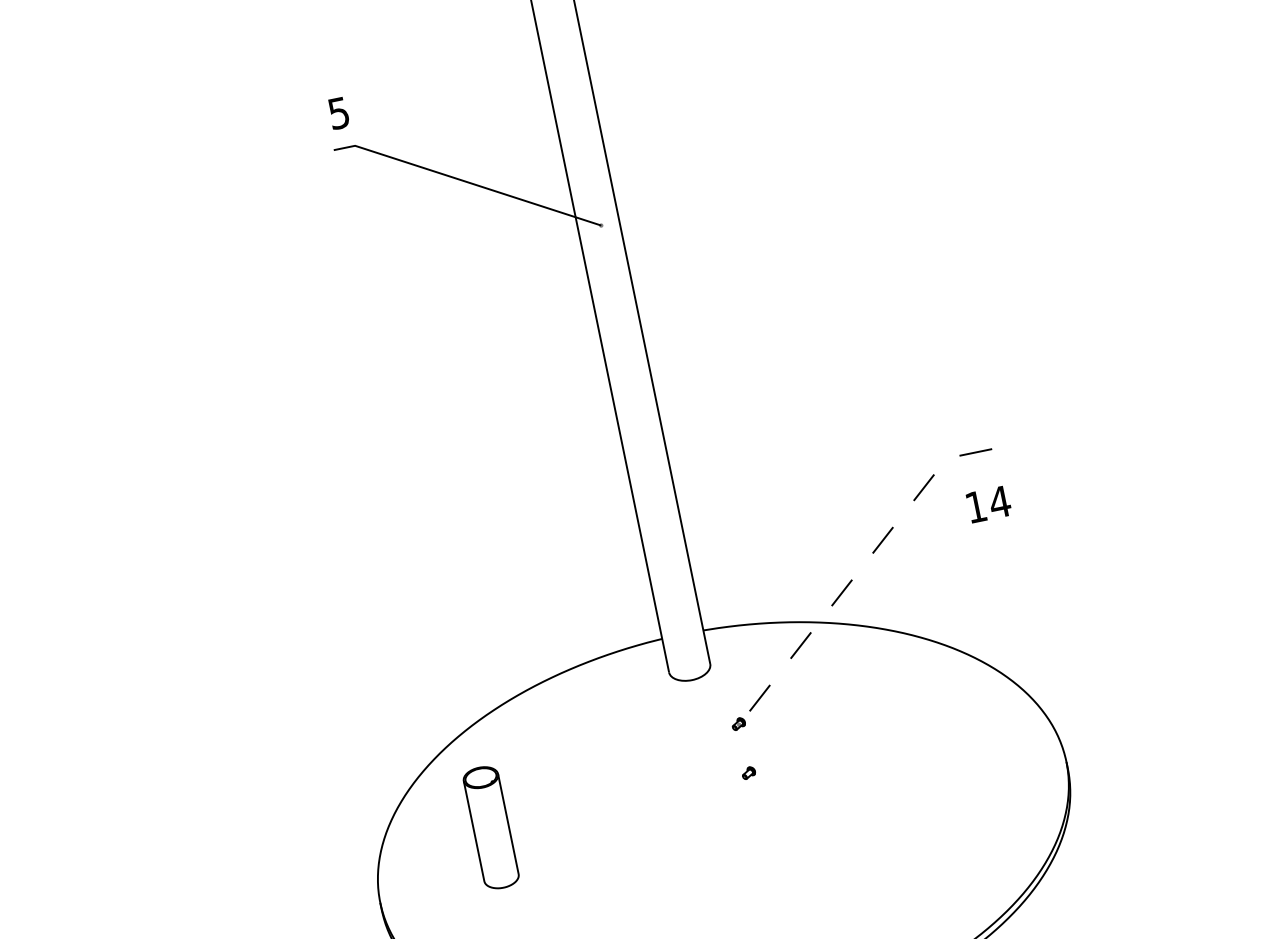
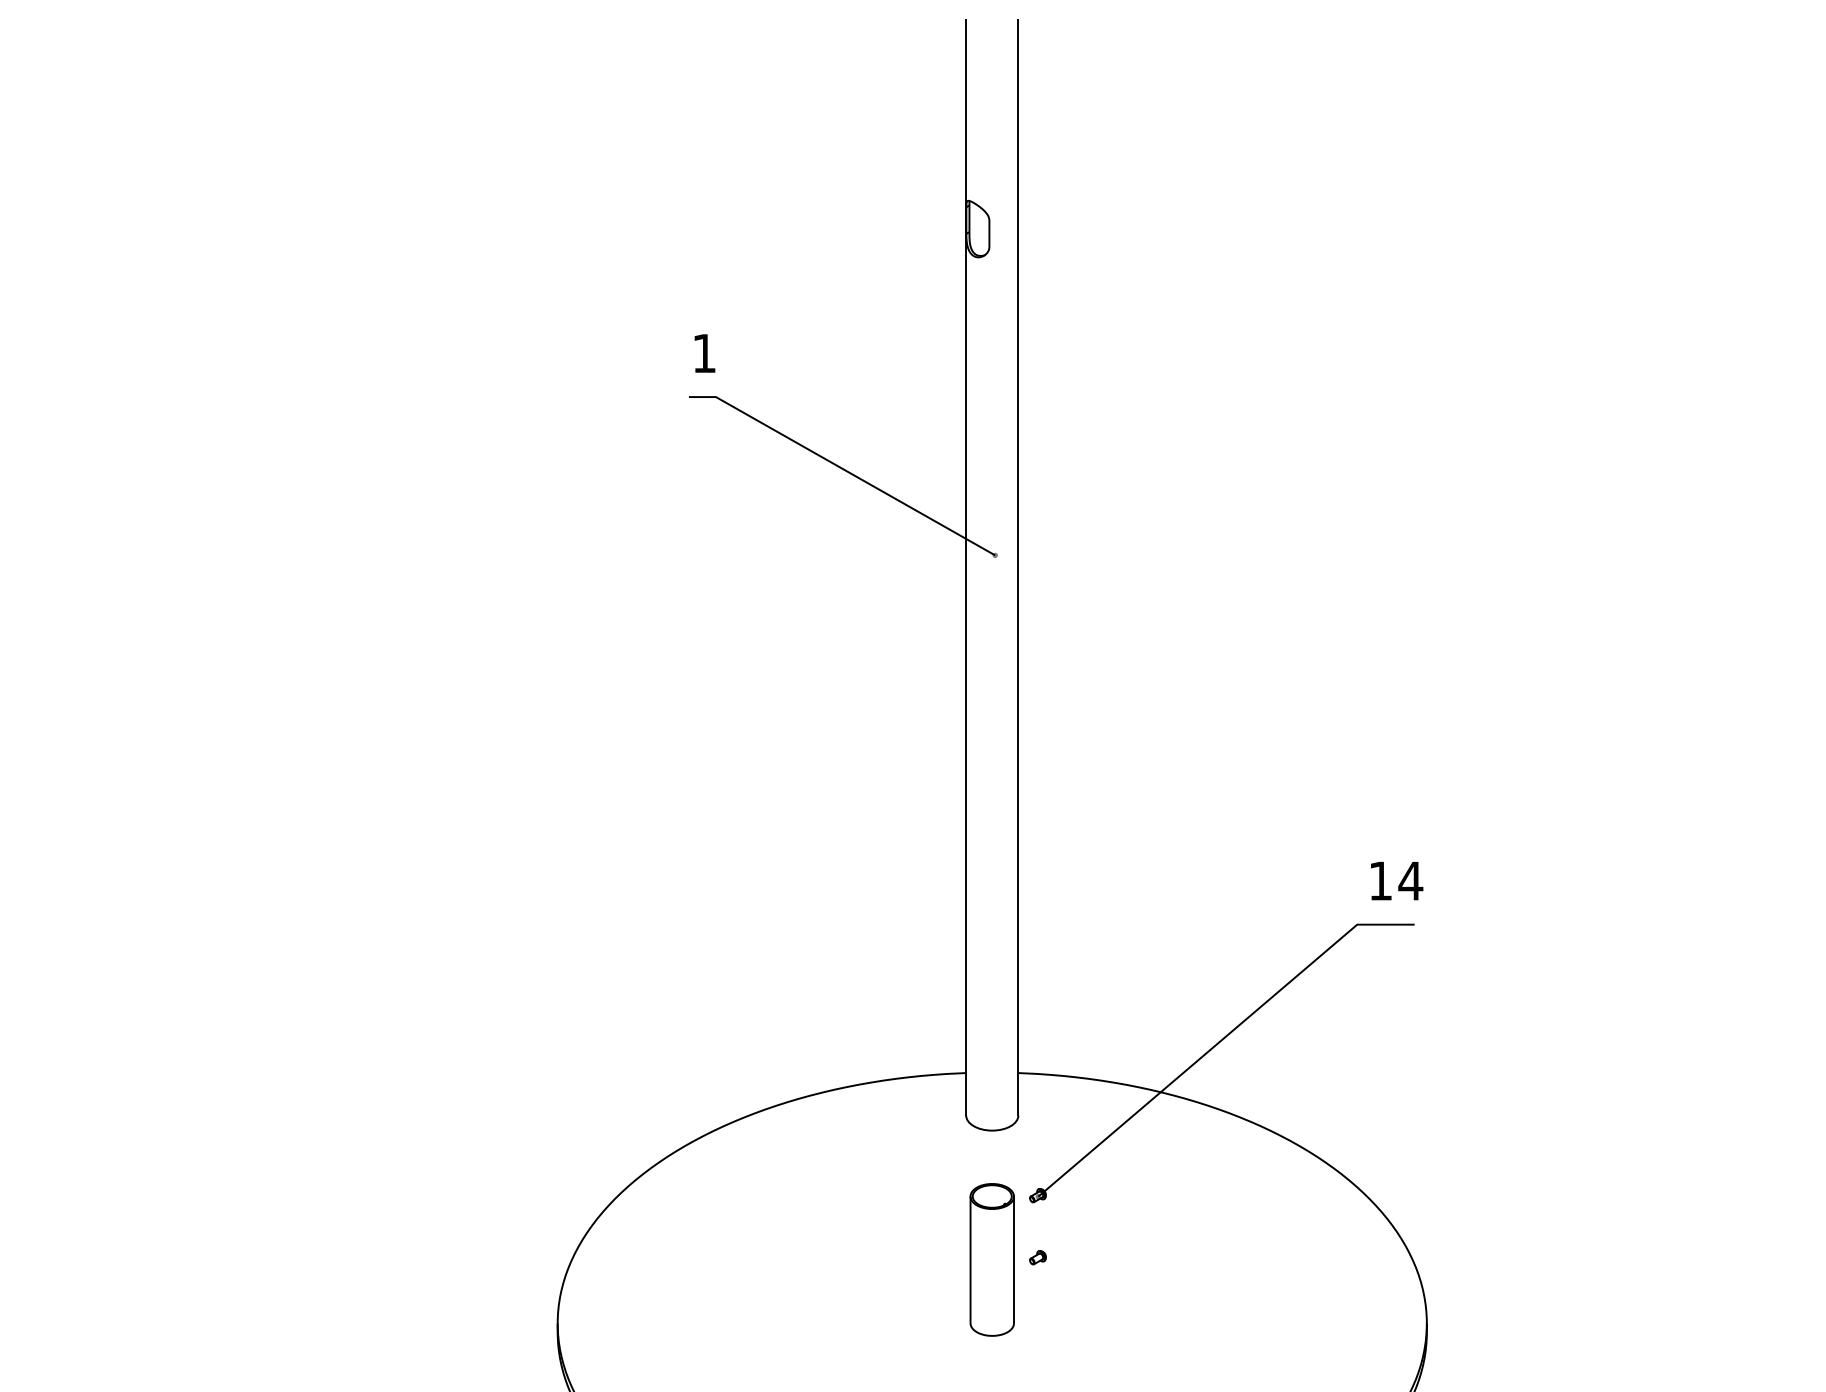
text: (339, 113) -> (704, 353), 5 -> 1
text: (989, 504) -> (1397, 881), moved
line: (857, 572) -> (1219, 1041), dashed -> solid
part: (490, 827) -> (991, 1259), moved

